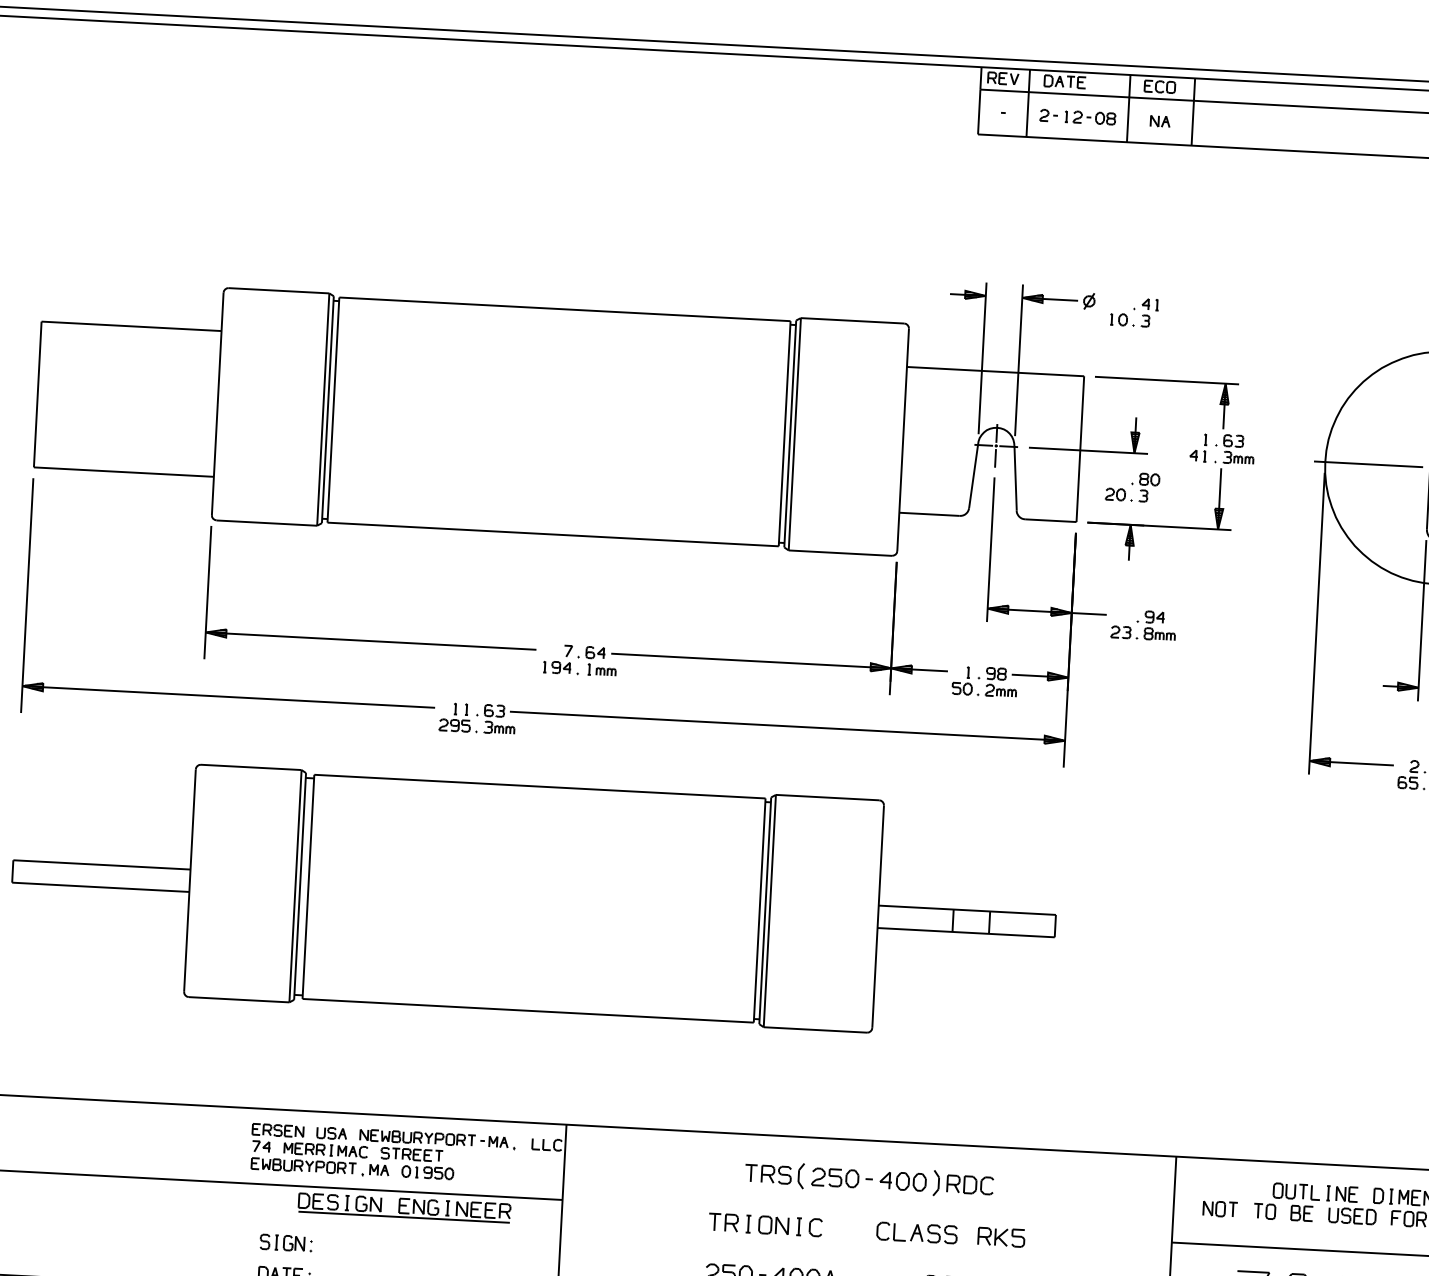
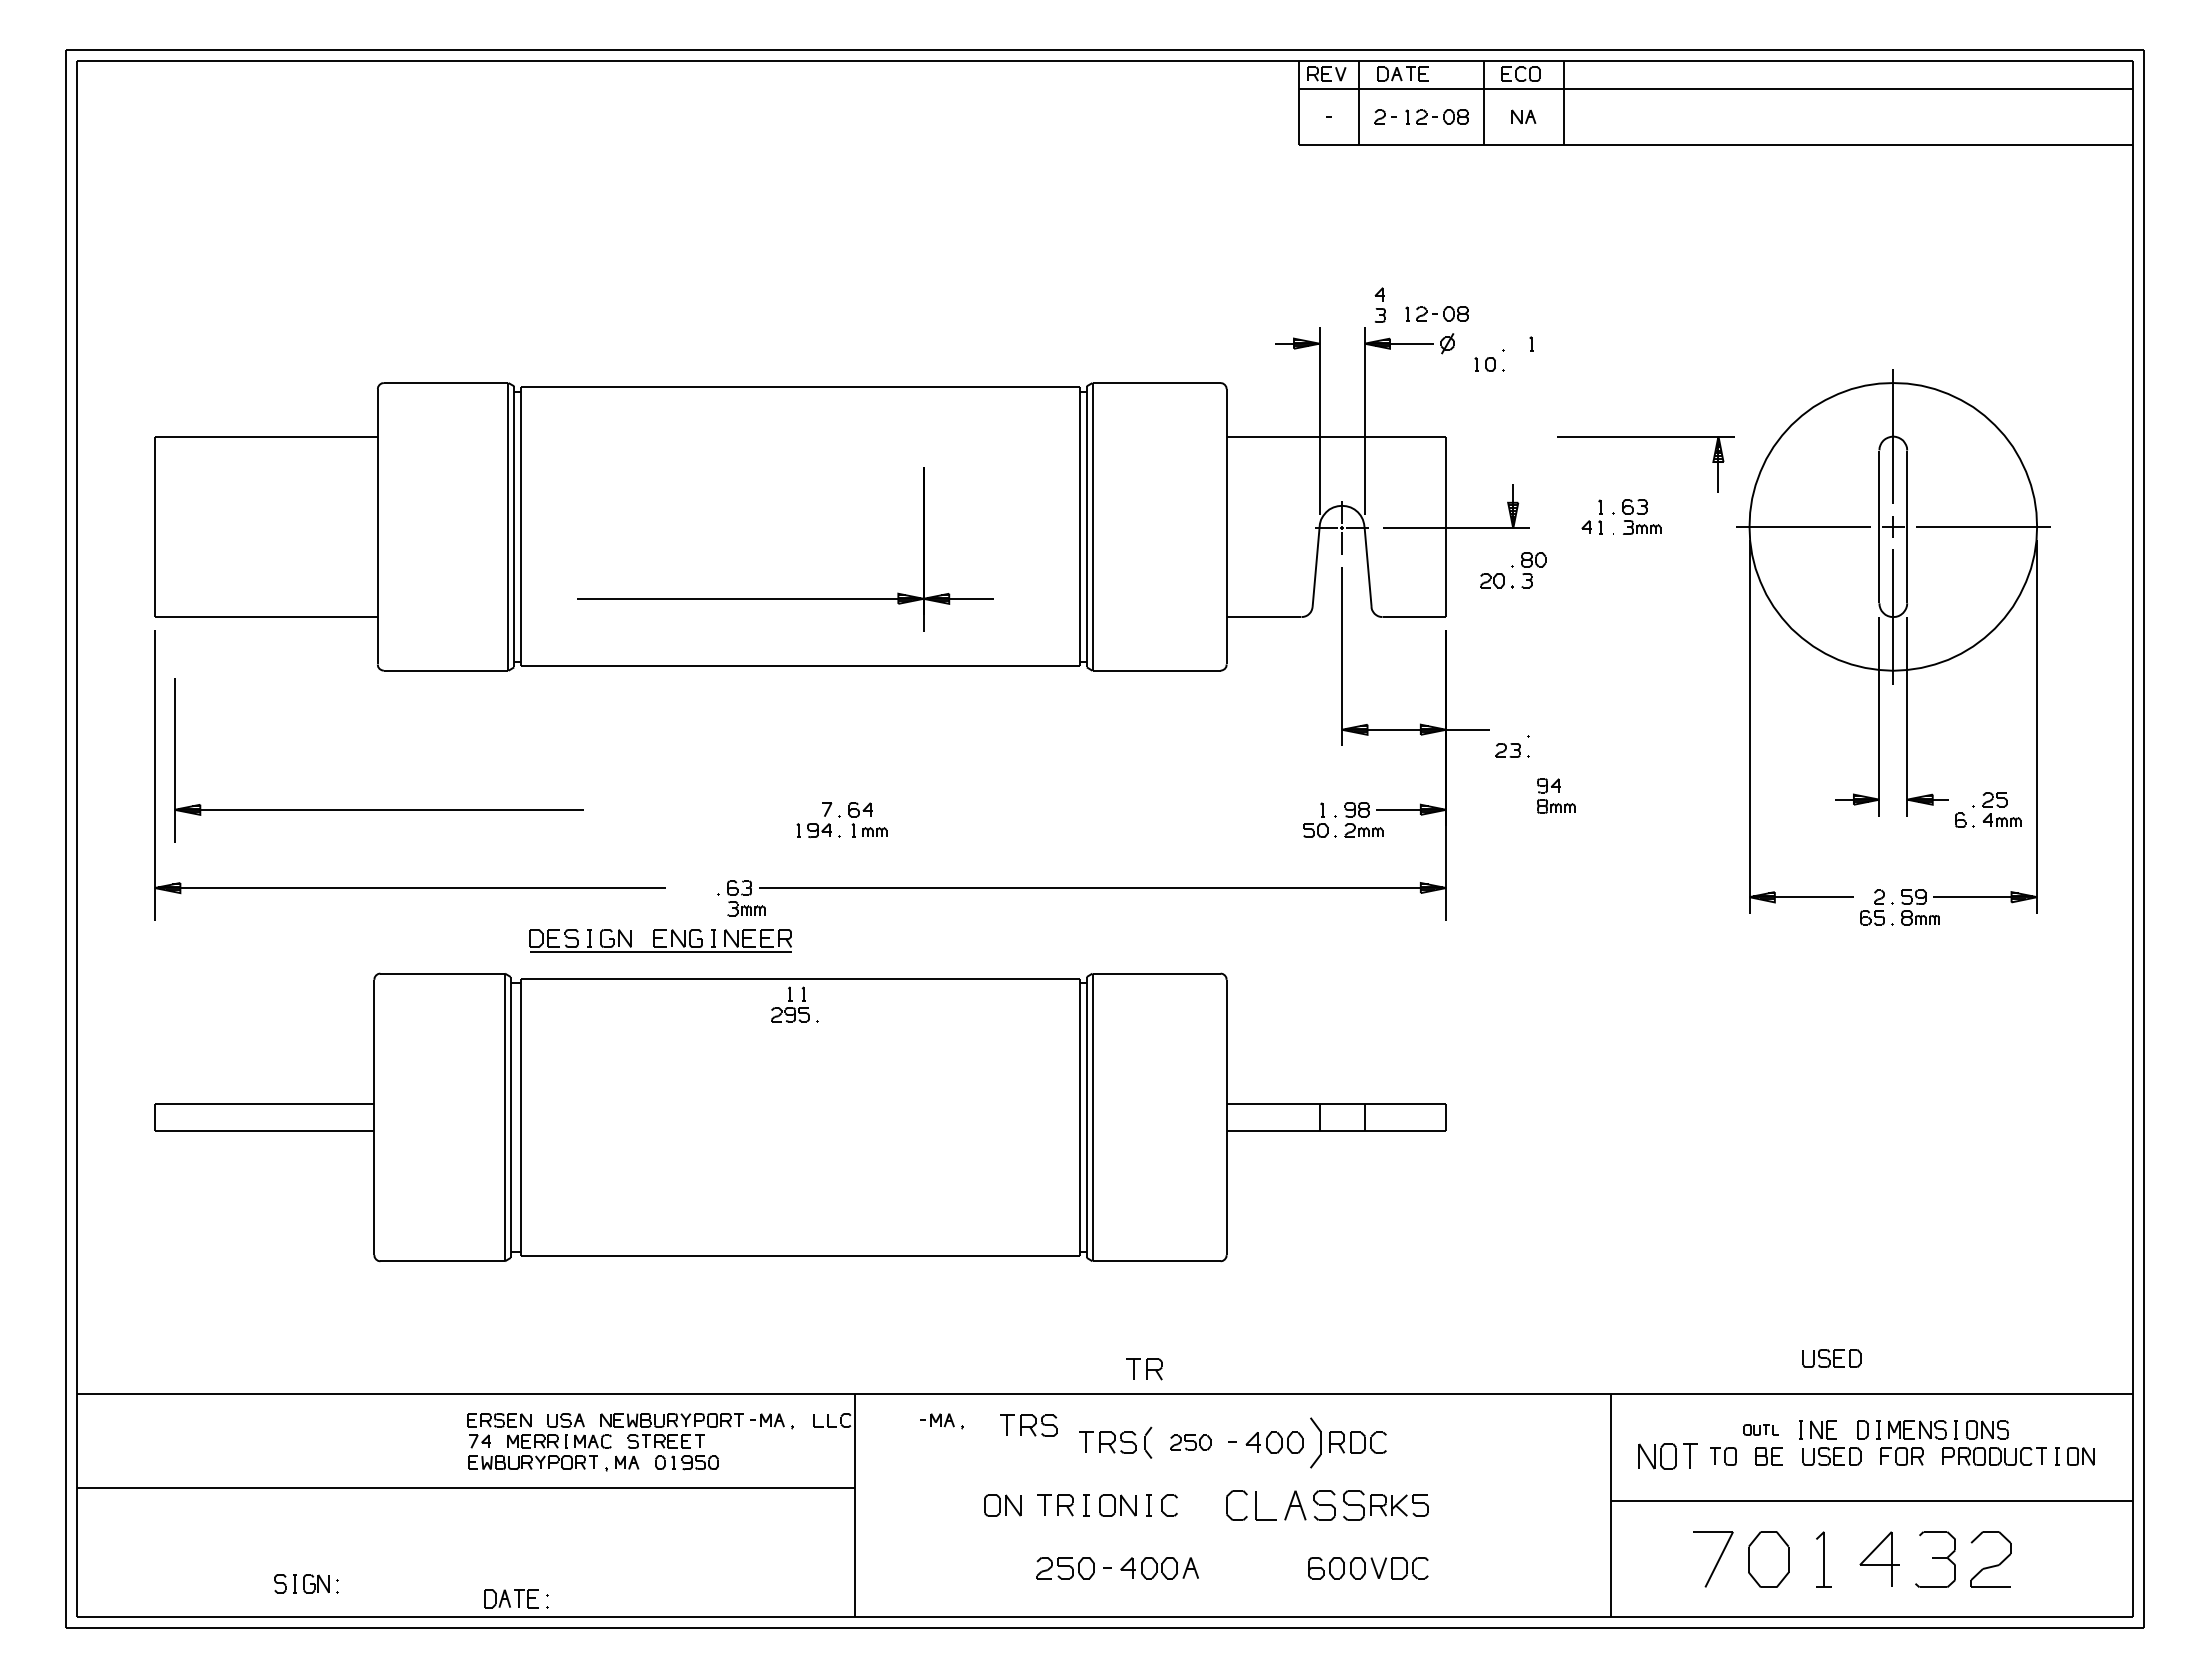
part: (1081, 276) -> (1436, 313), added
part: (1145, 312) -> (1379, 304), moved
part: (1166, 381) -> (1645, 437), moved
part: (1159, 525) -> (1548, 616), removed
part: (1160, 625) -> (1556, 795), moved
part: (370, 640) -> (378, 809), moved
part: (779, 662) -> (785, 598), moved
part: (458, 717) -> (794, 1004), moved
part: (801, 1116) -> (1144, 1369), added
part: (1356, 1136) -> (1831, 1358), added
part: (635, 1150) -> (941, 1421), added
part: (705, 1157) -> (1028, 1425), added
part: (835, 1177) -> (1190, 1442), size x0.7
part: (936, 1182) -> (1315, 1442), size x1.6
part: (1296, 1191) -> (1761, 1429), size x0.6
part: (404, 1207) -> (660, 940), moved
part: (1220, 1209) -> (1668, 1456), size x1.4
part: (680, 1220) -> (1002, 1505), added
part: (916, 1232) -> (1294, 1505), size x1.4
part: (286, 1242) -> (306, 1583), moved

